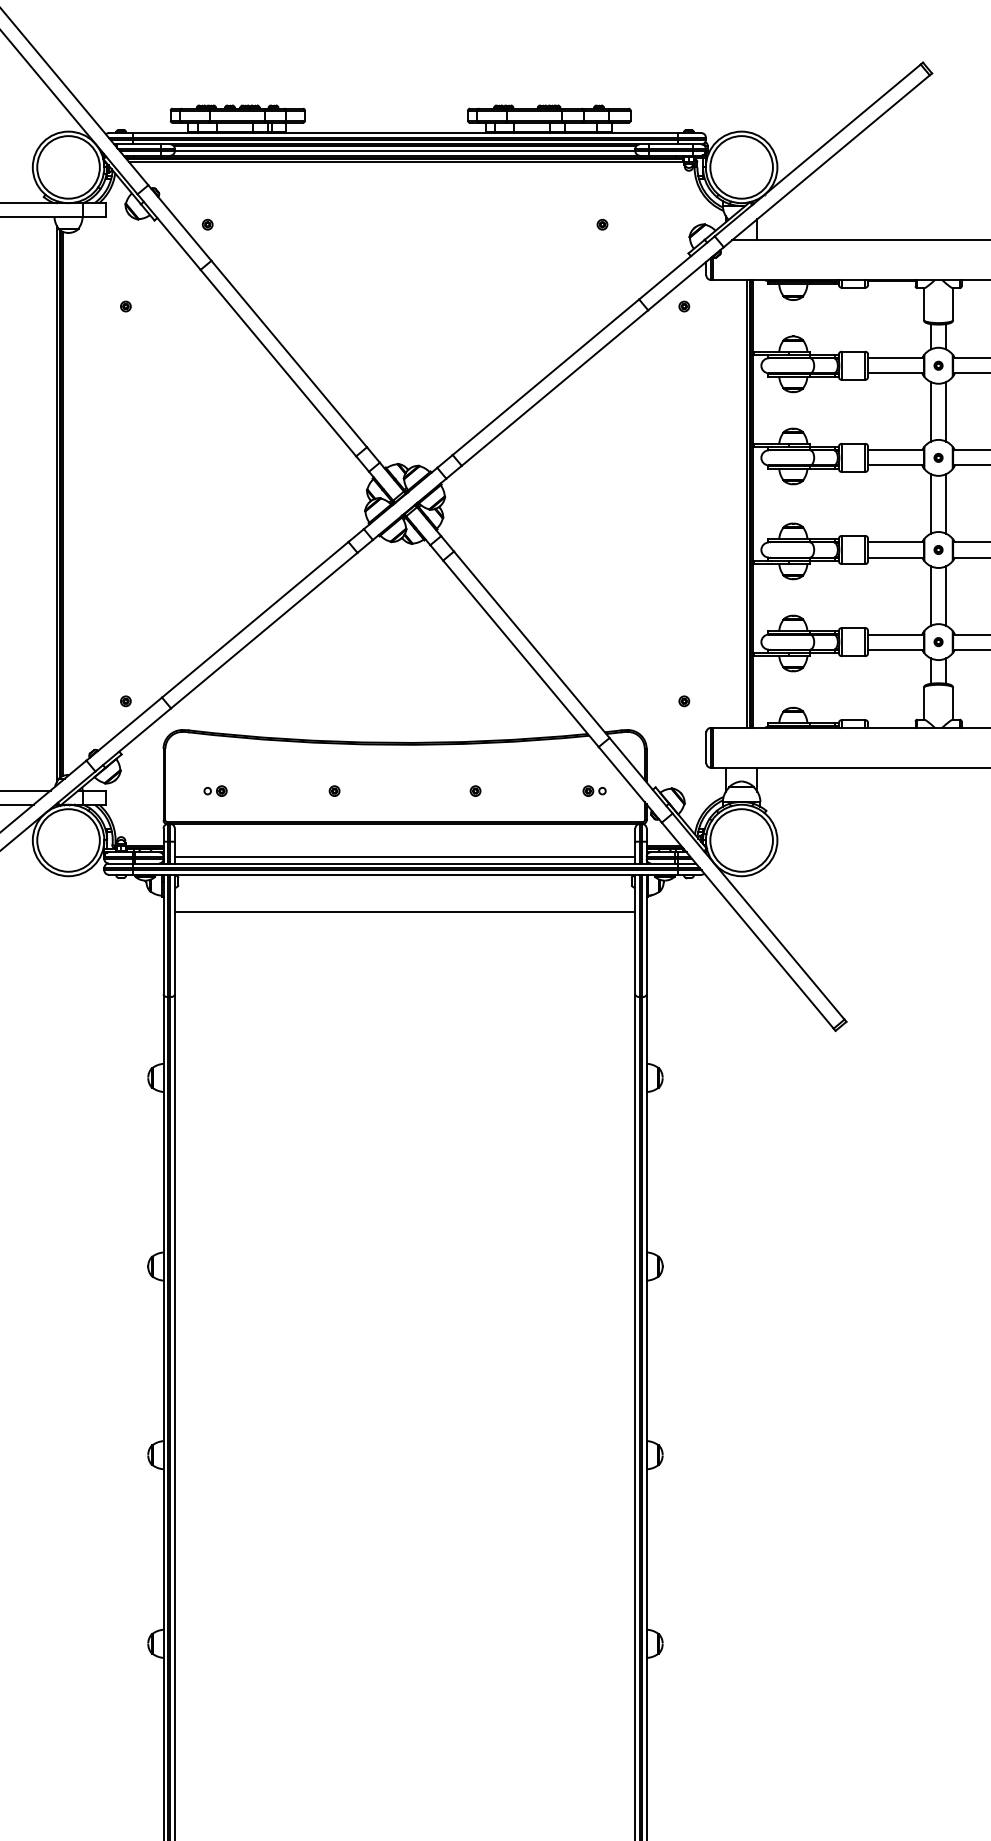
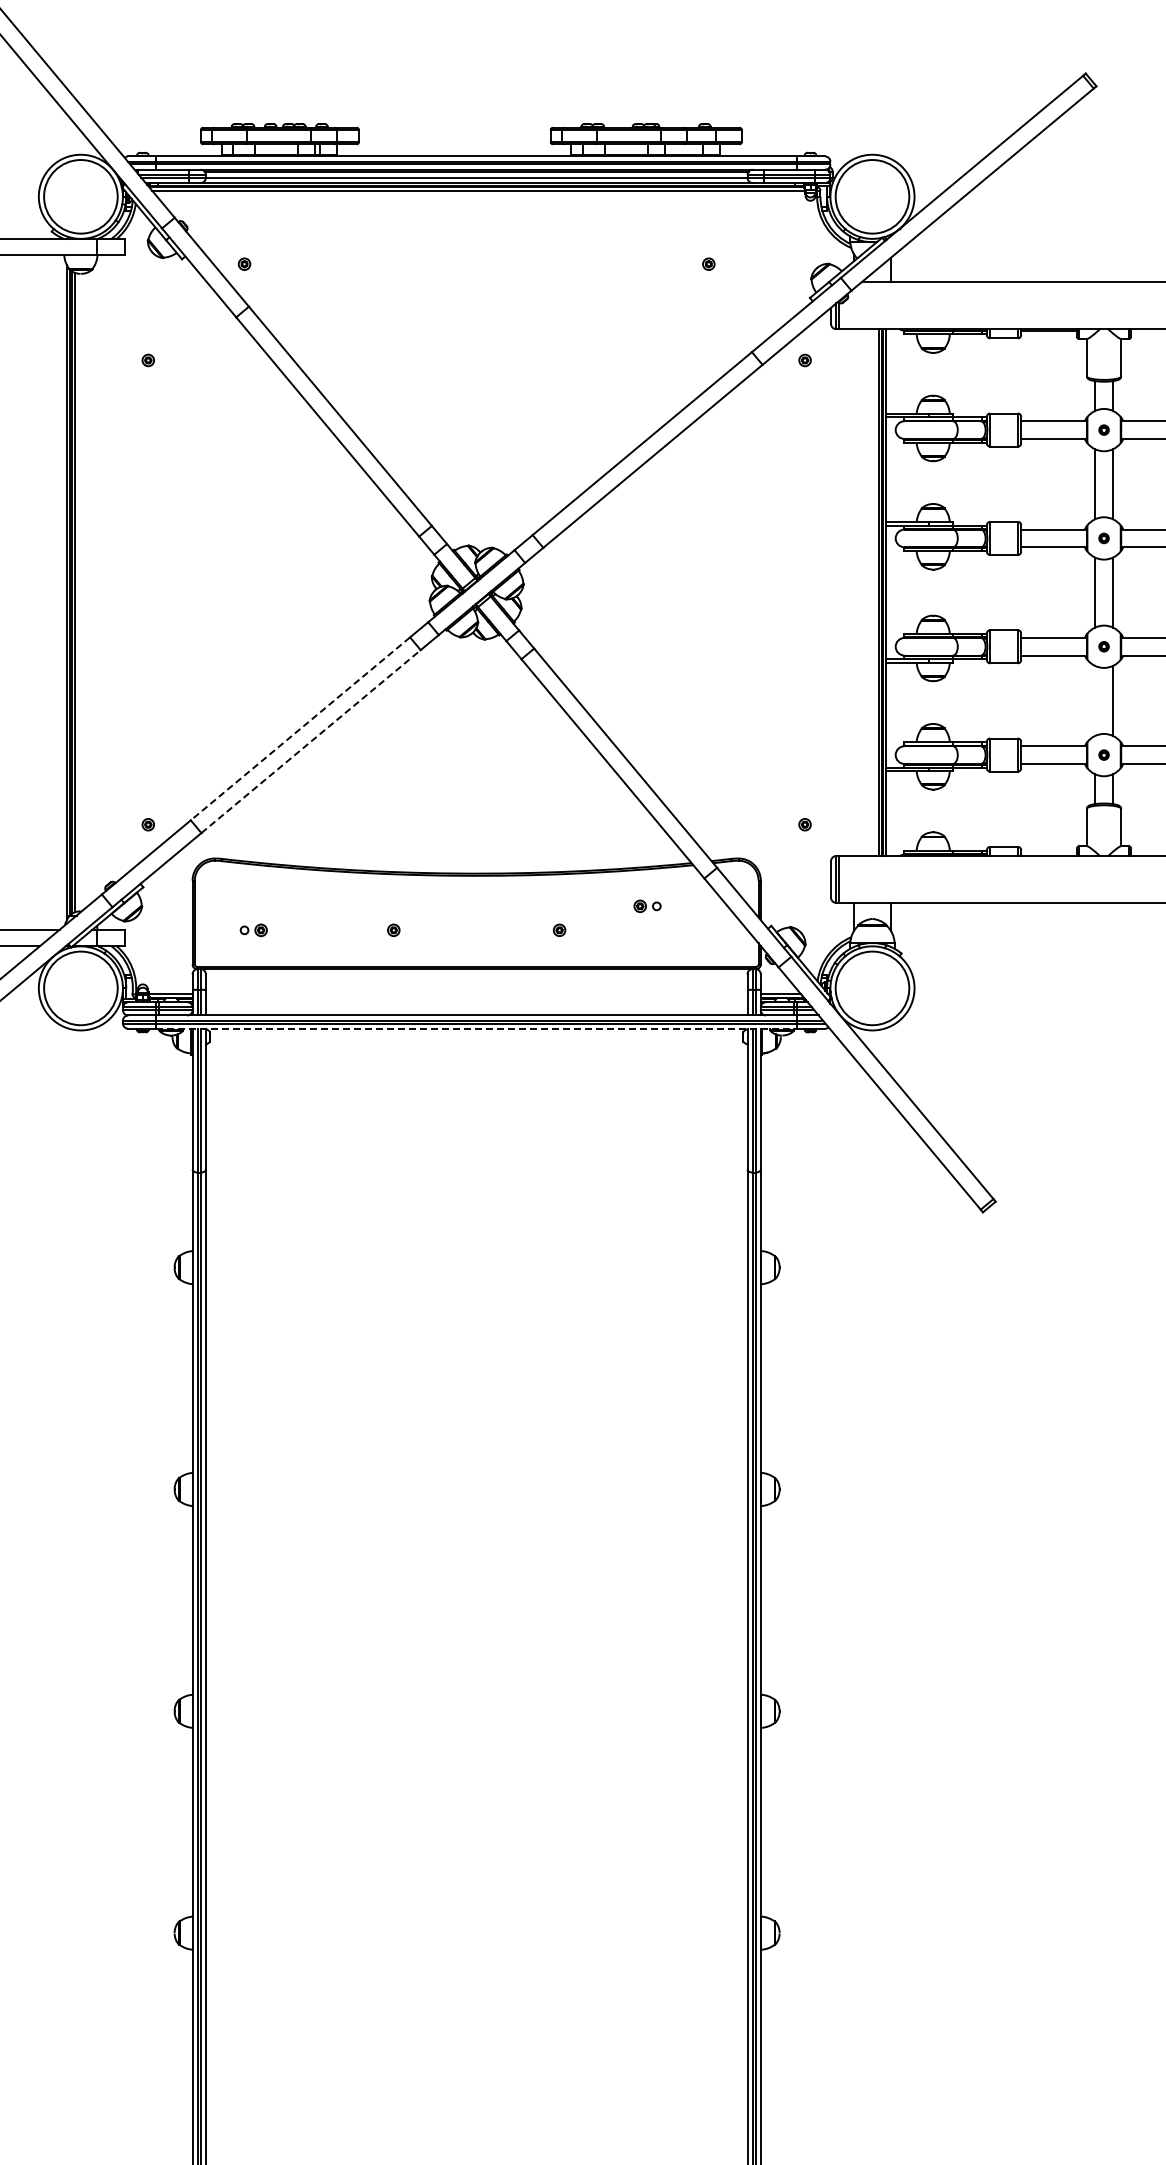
line: (931, 595) -> (1095, 700), removed
line: (255, 619) -> (300, 728), solid -> dashed
line: (264, 630) -> (311, 741), solid -> dashed
part: (594, 790) -> (647, 905), moved
line: (404, 856) -> (476, 1007), removed
line: (404, 874) -> (476, 1028), solid -> dashed
line: (404, 911) -> (476, 1072), removed

